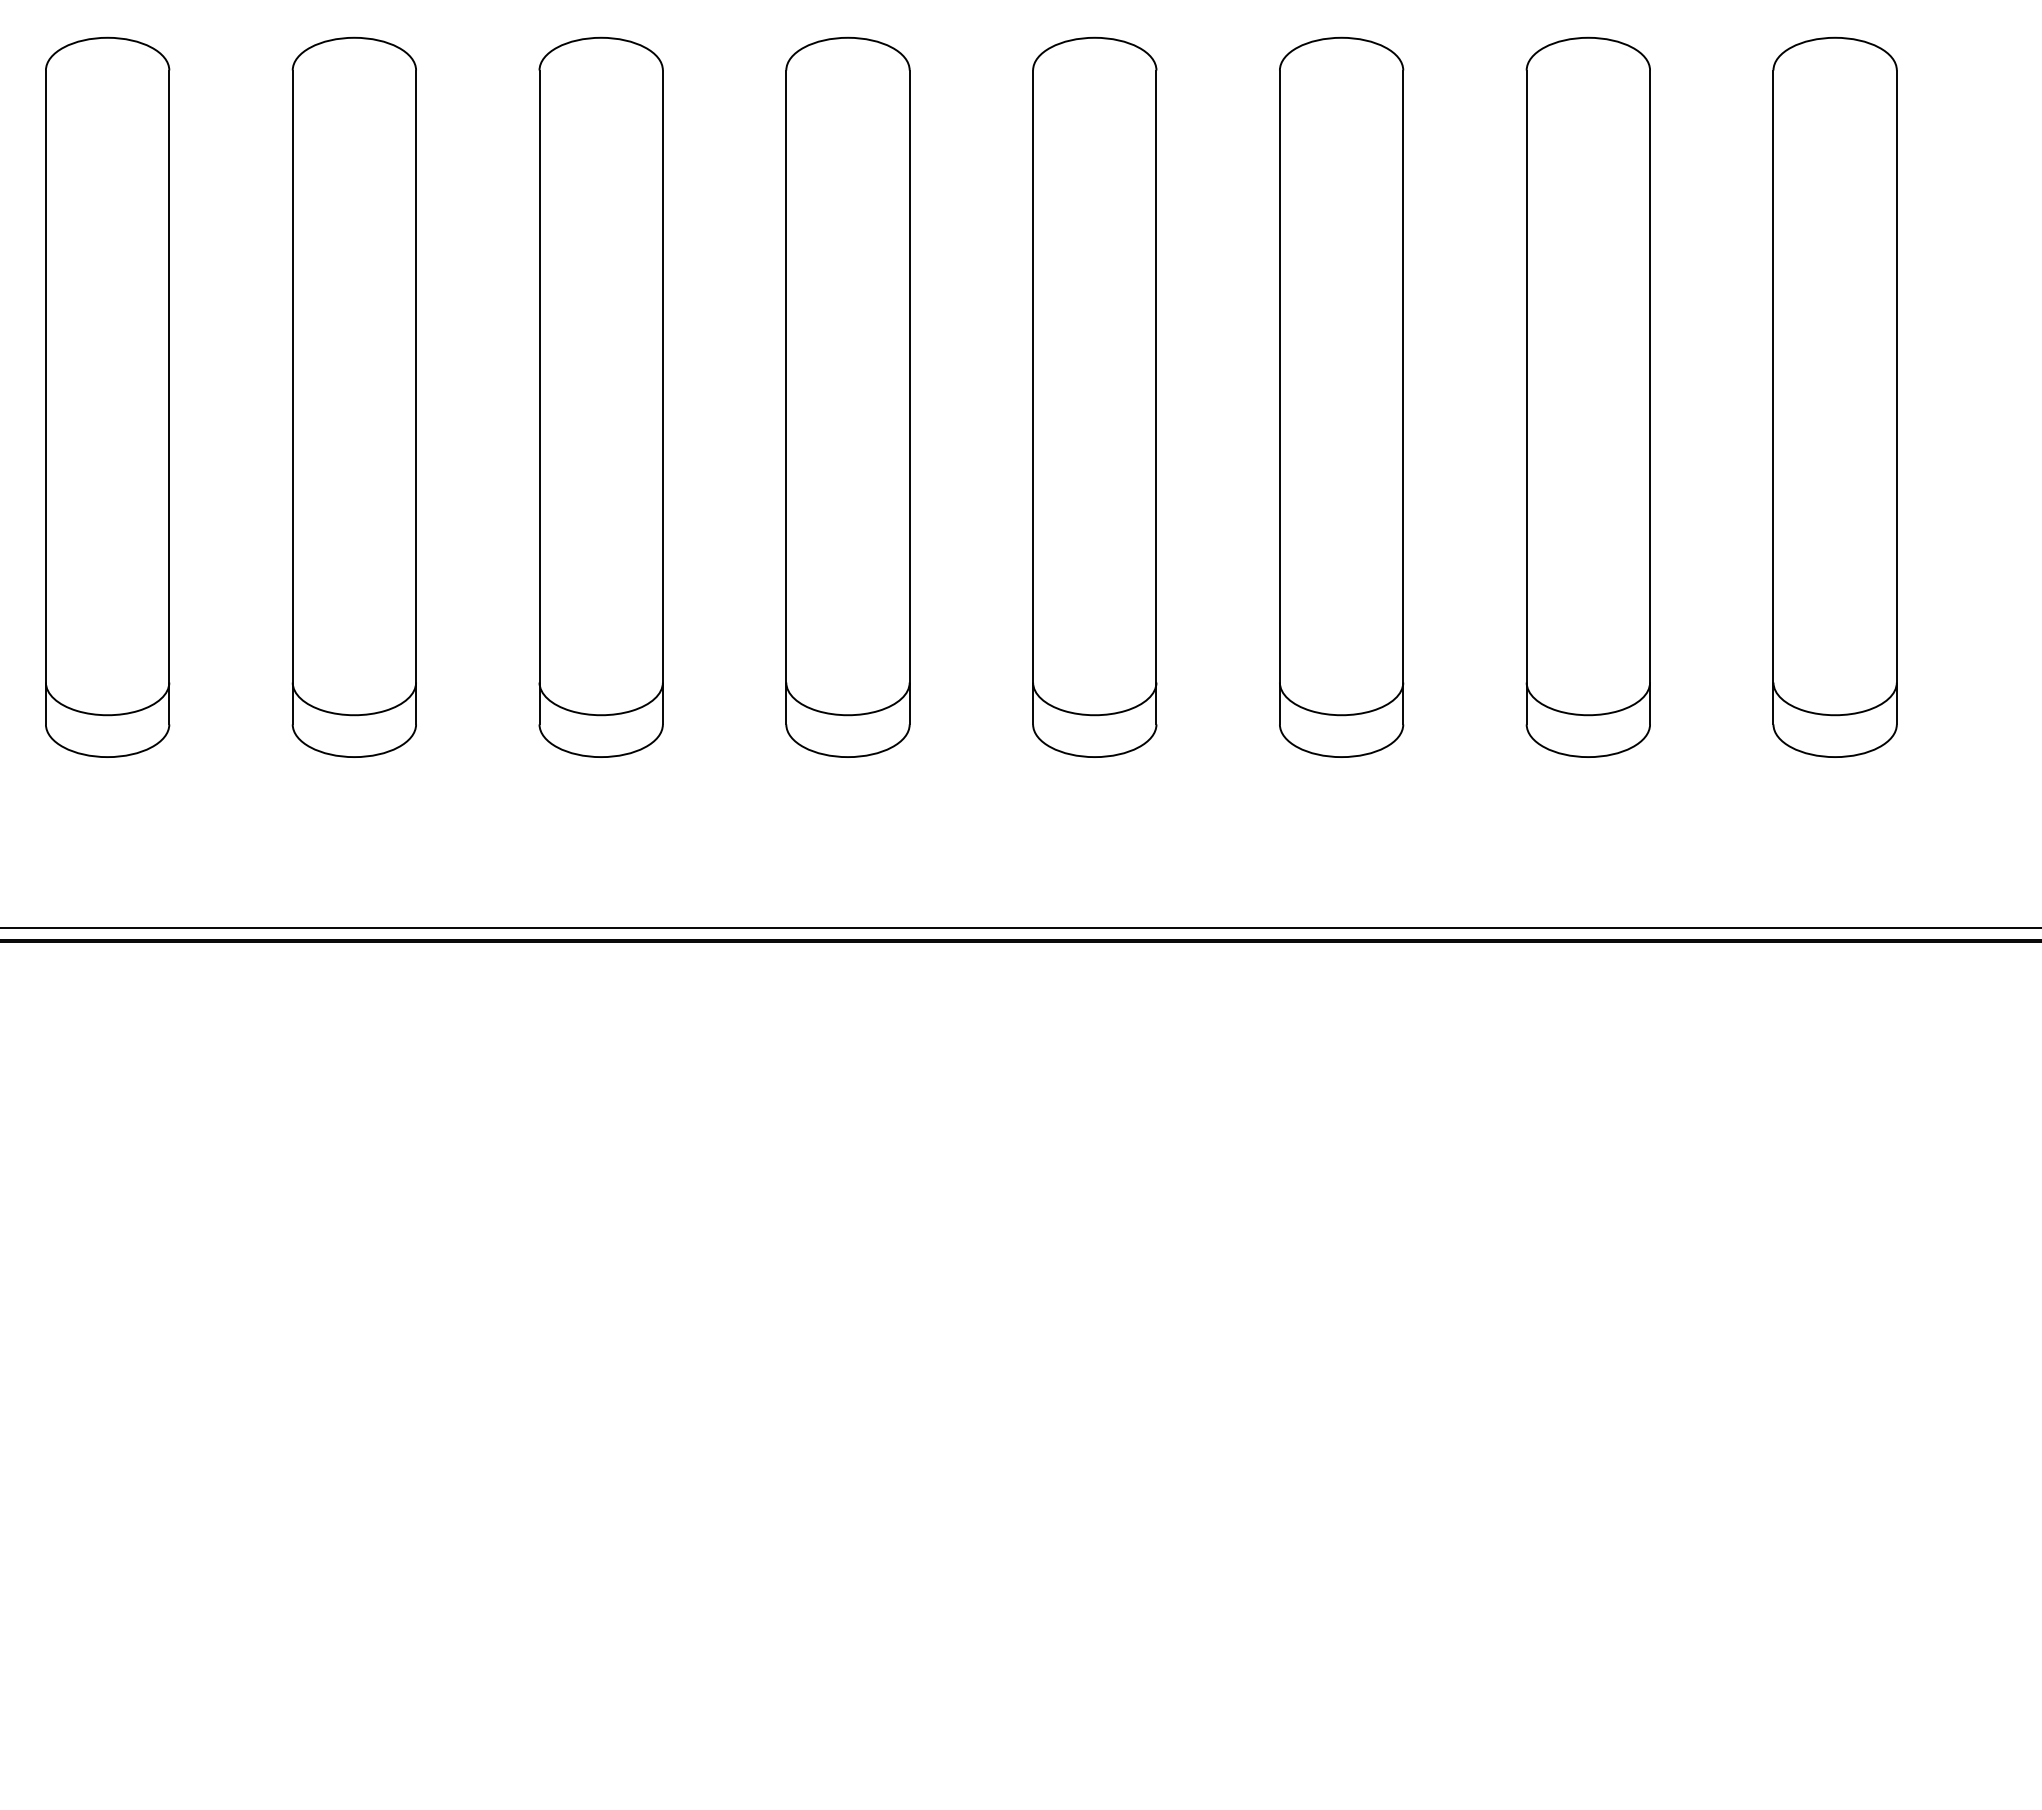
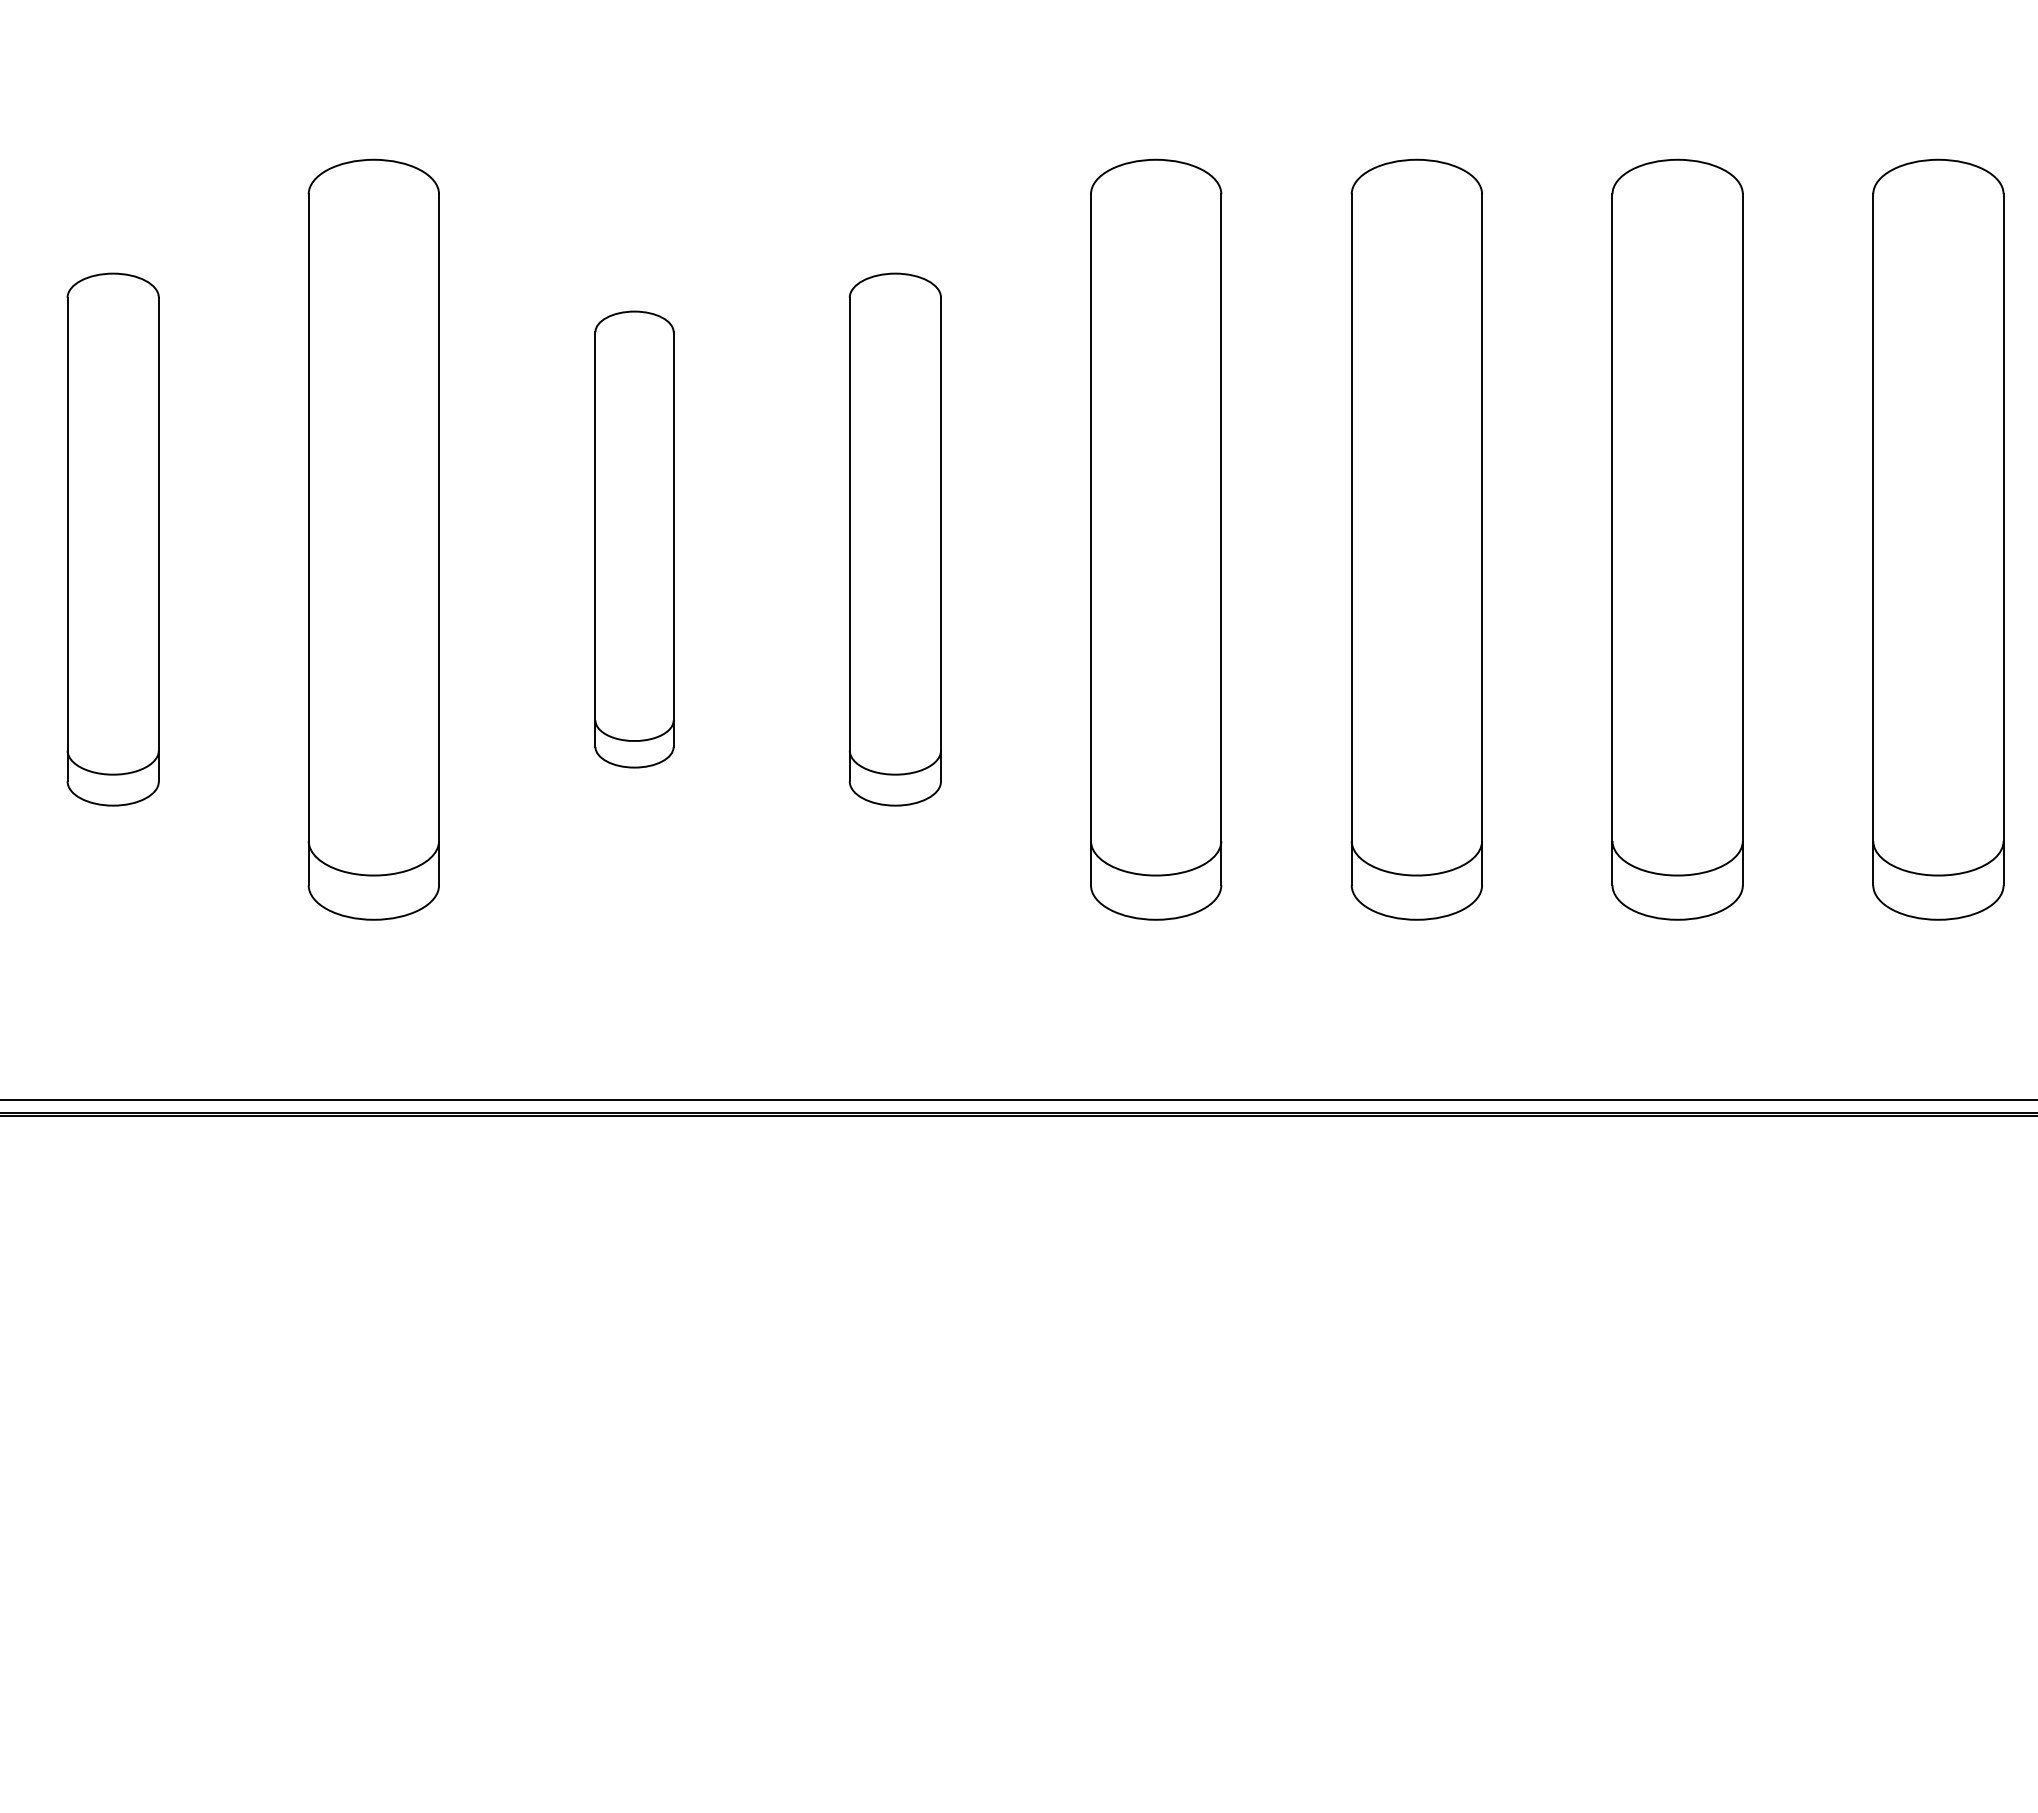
part: (107, 396) -> (112, 538), size x0.7
part: (600, 396) -> (633, 538), size x0.6
part: (847, 396) -> (894, 538), size x0.7

